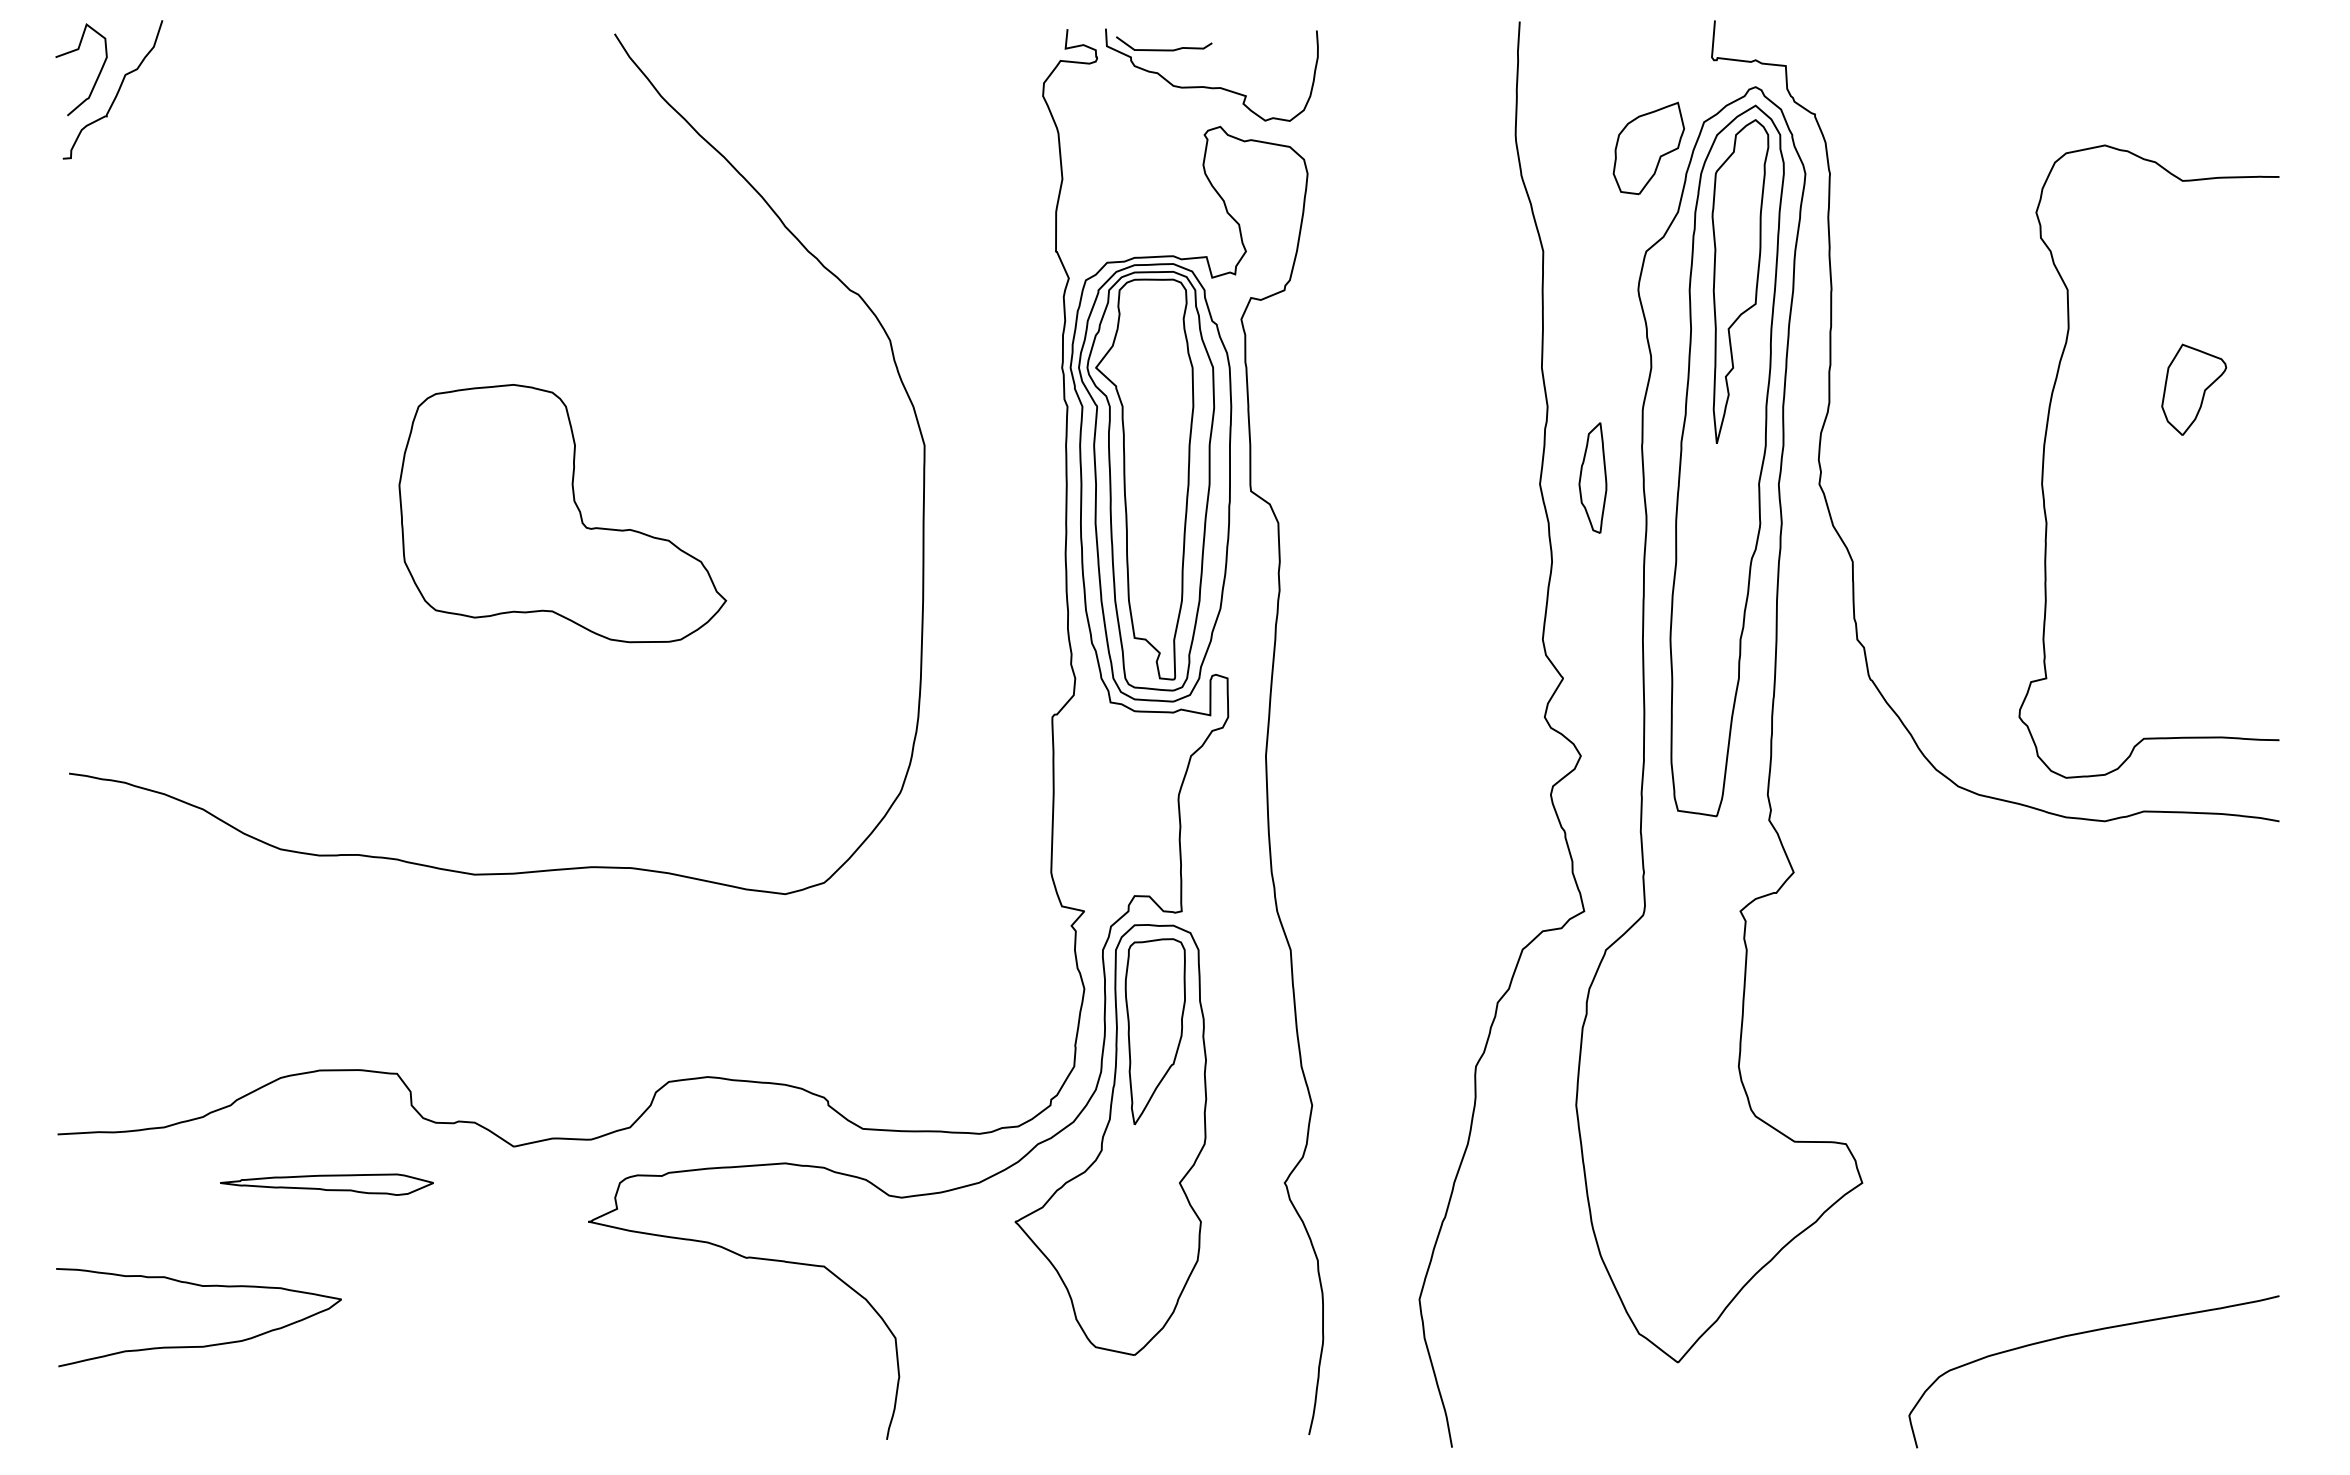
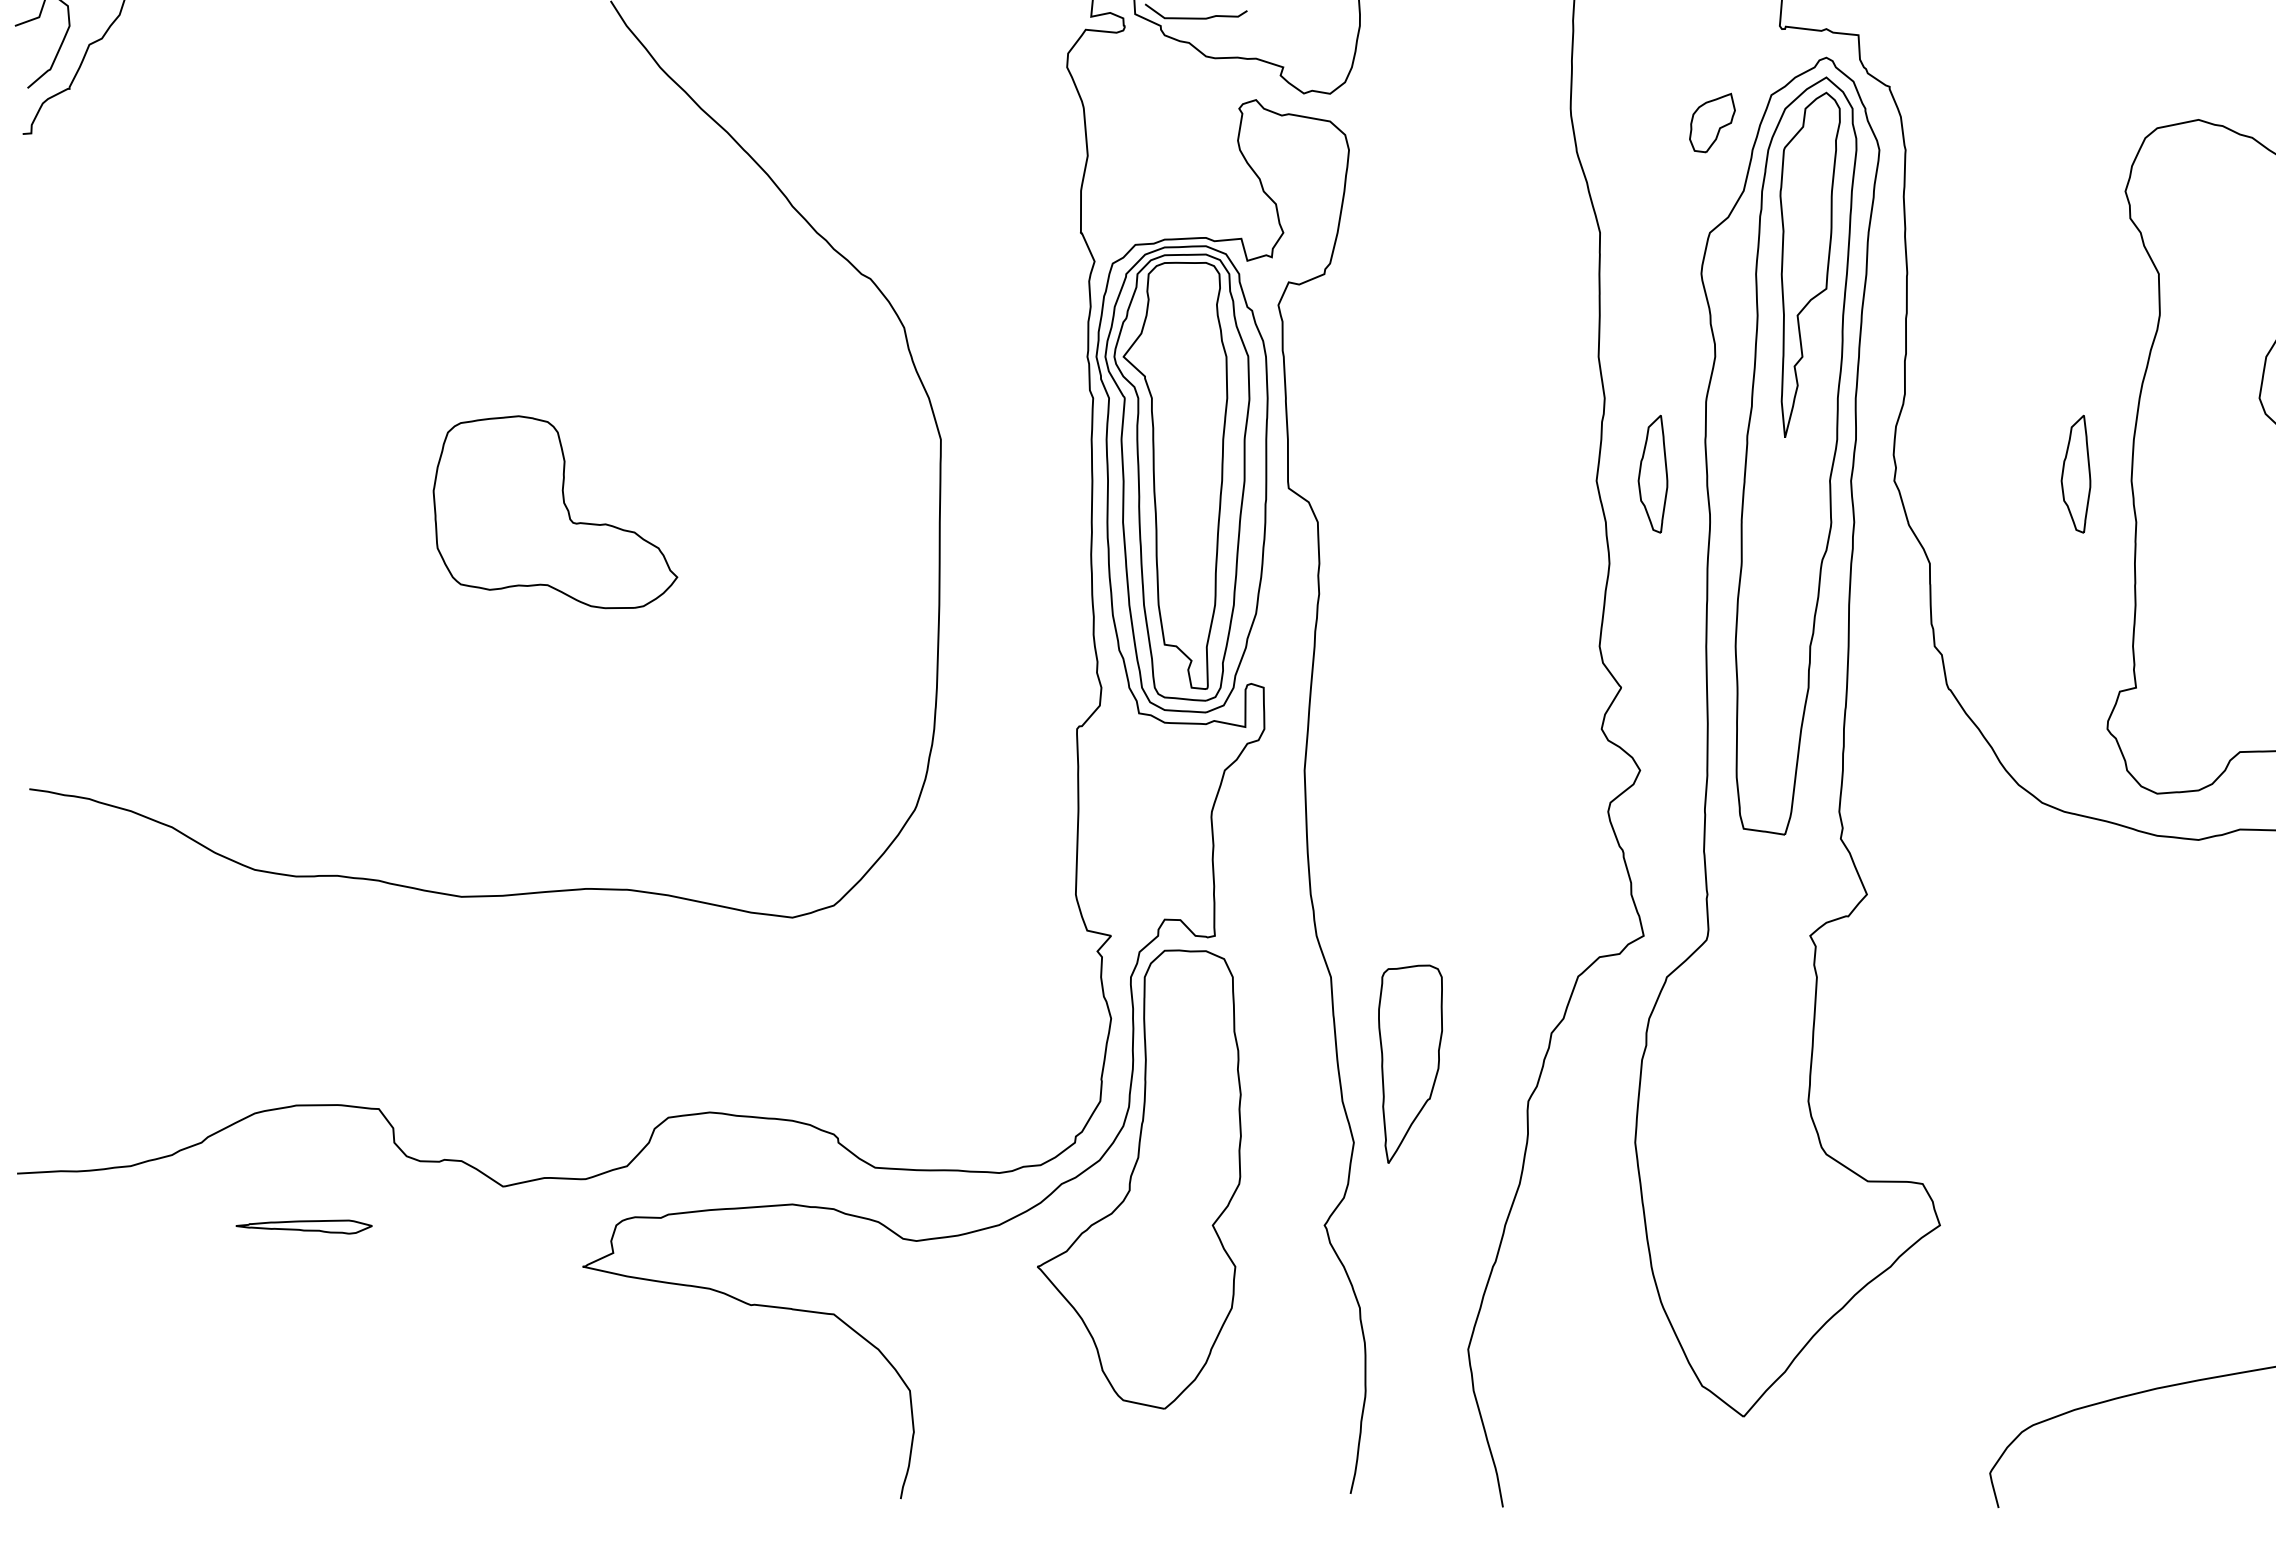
part: (1648, 148) -> (1712, 123), size x0.6
part: (1989, 477) -> (2075, 473), added
part: (562, 513) -> (555, 512), size x0.7
part: (1154, 1031) -> (1409, 1063), moved
part: (326, 1184) -> (303, 1226), size x0.6
curve: (201, 1345) -> (170, 1398), removed

